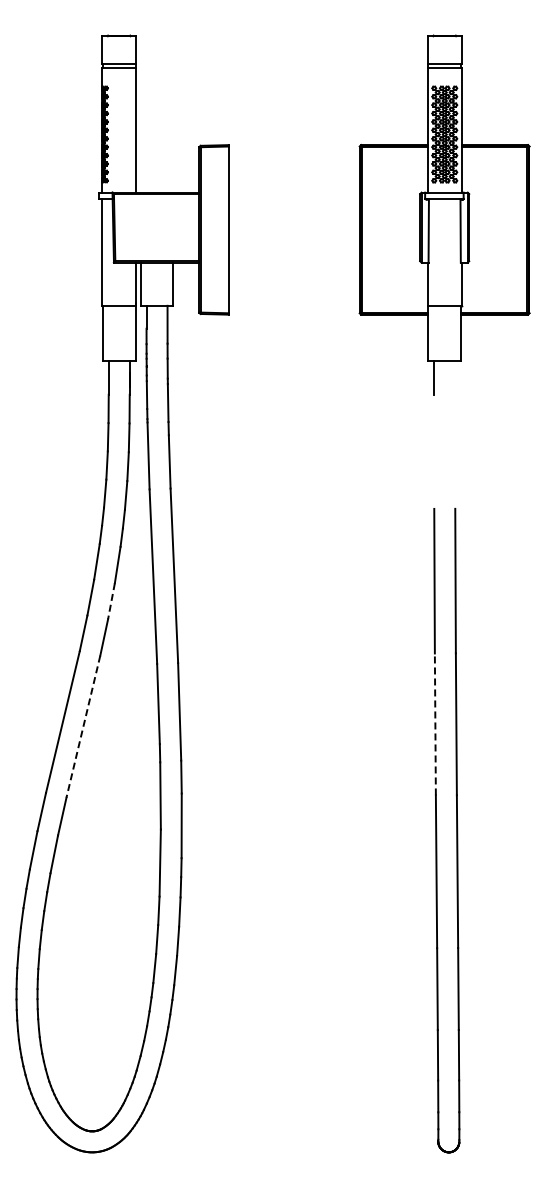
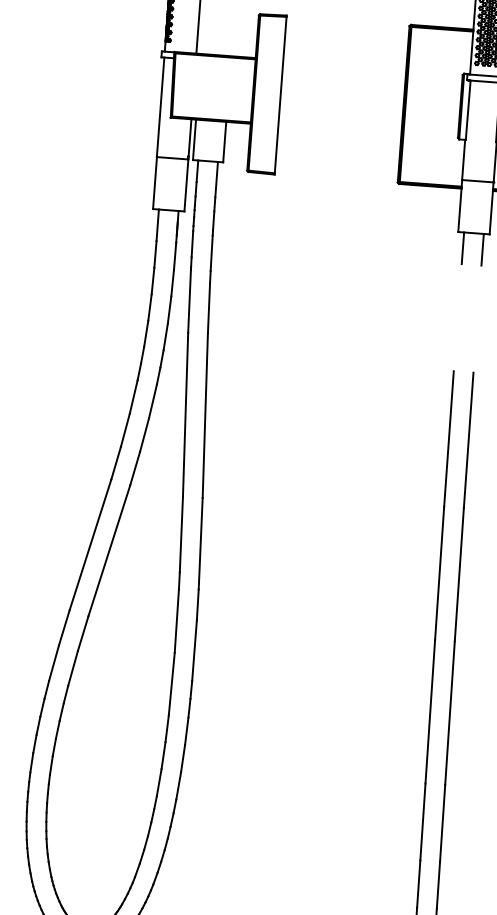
line: (455, 377) -> (482, 249), added
line: (111, 601) -> (144, 435), dashed -> solid
line: (435, 724) -> (439, 573), dashed -> solid
line: (83, 727) -> (109, 551), dashed -> solid

